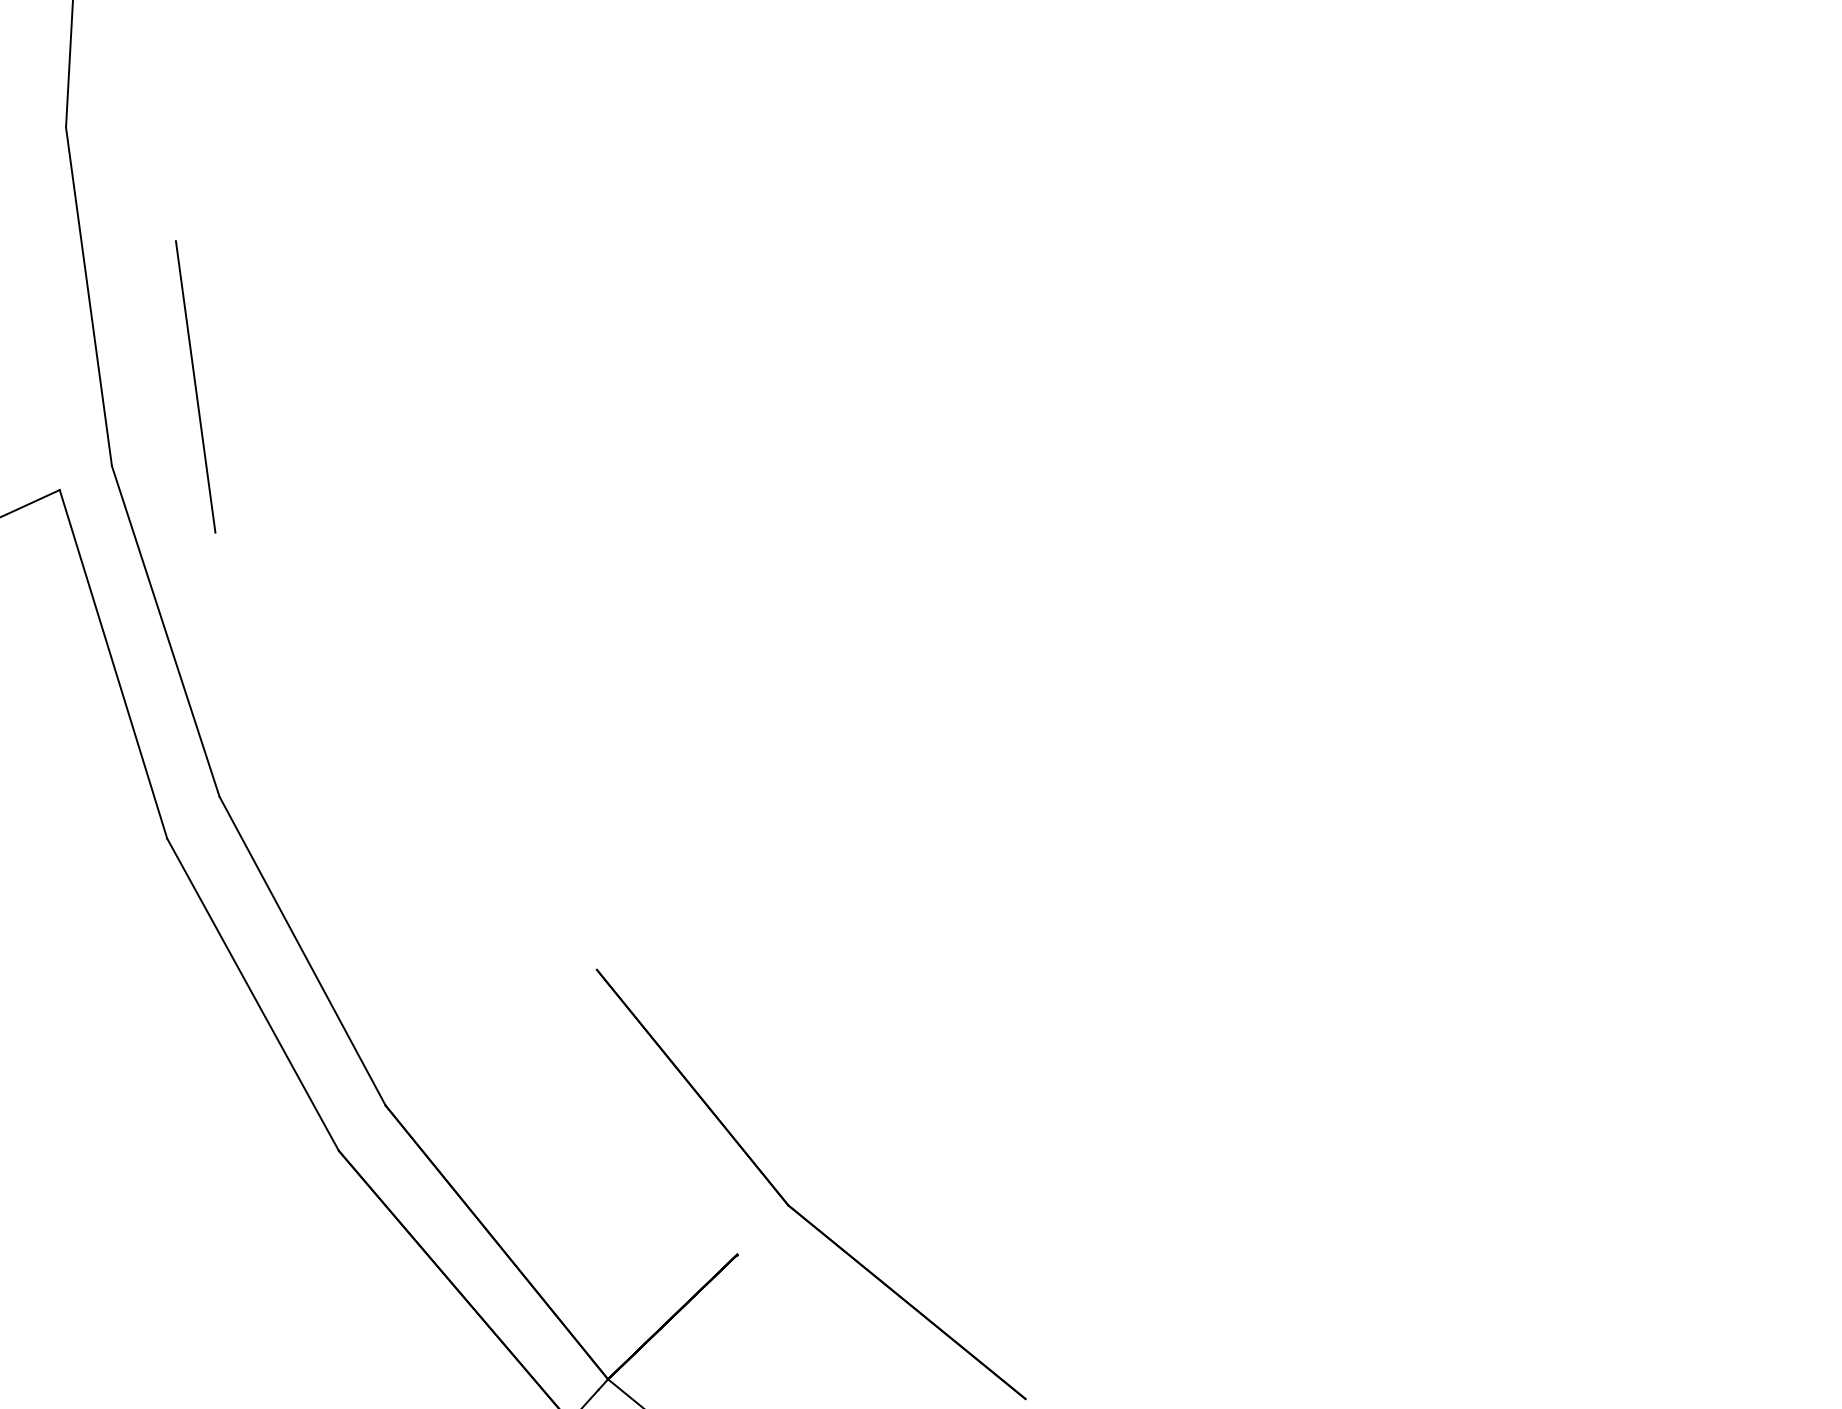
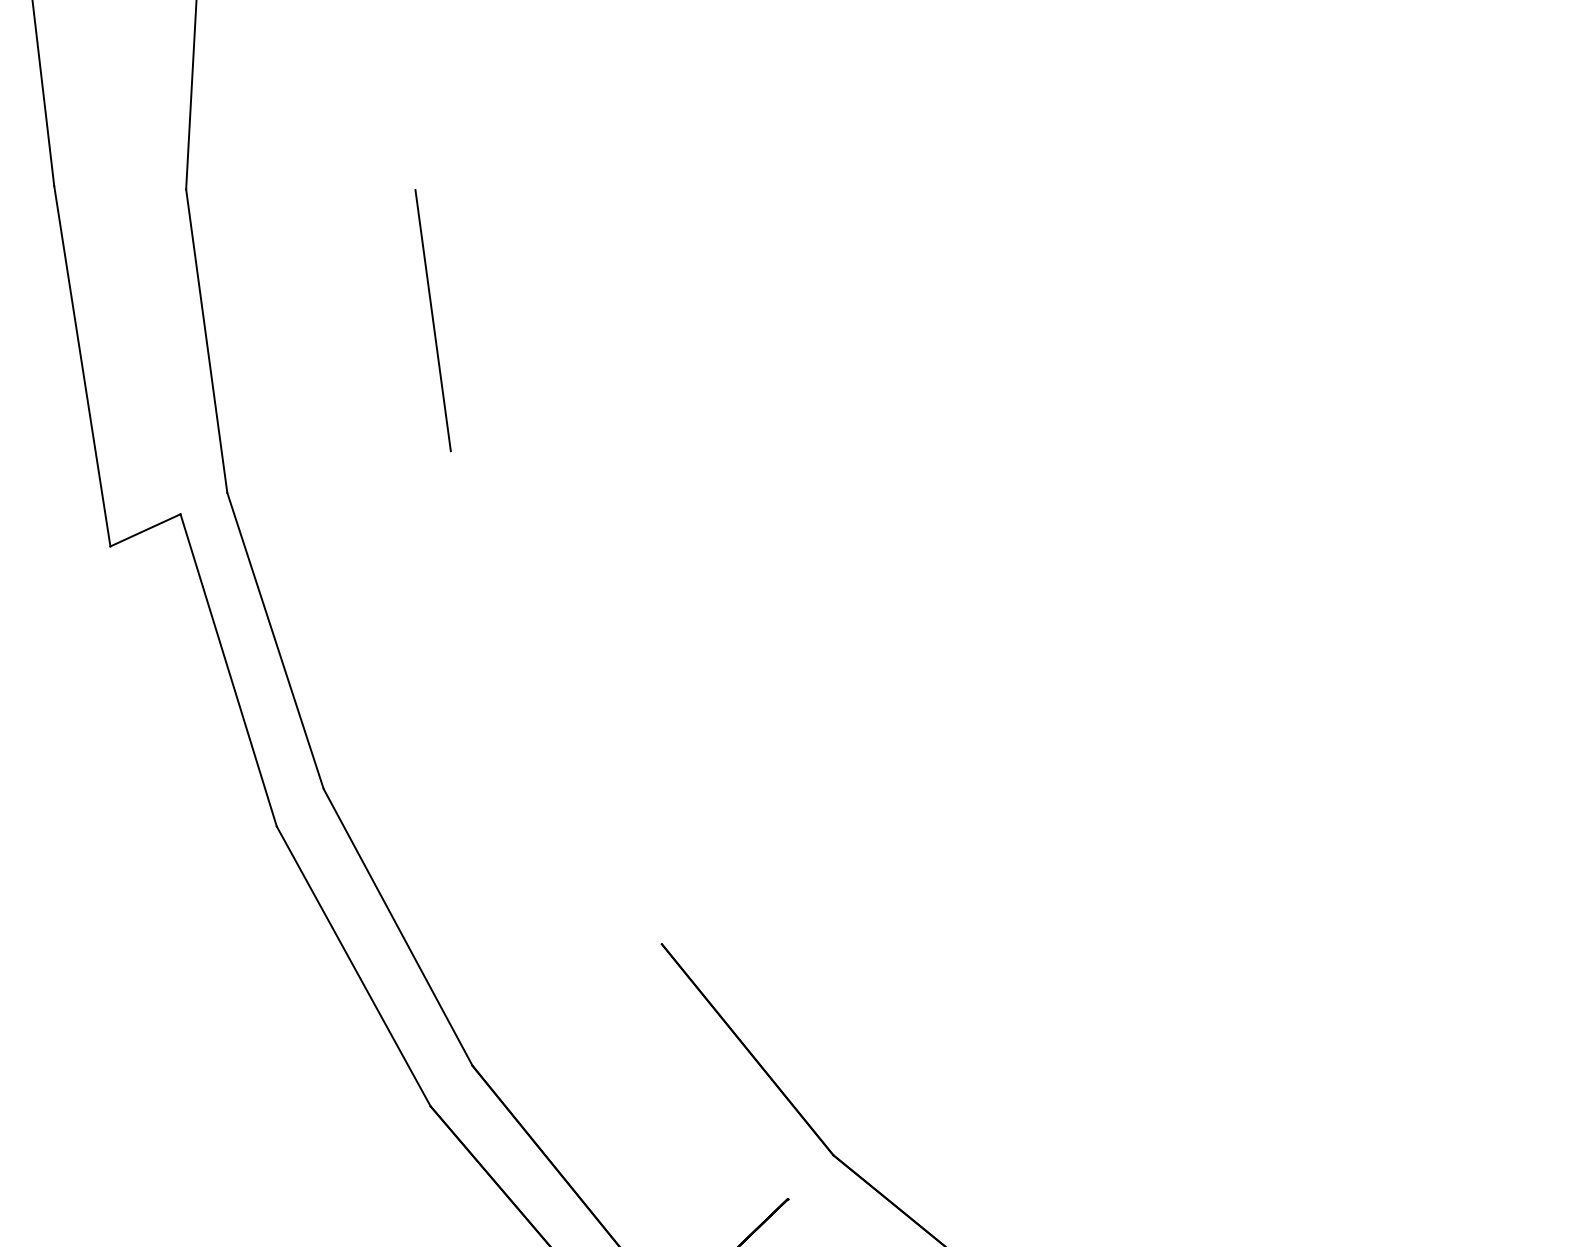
line: (195, 386) -> (432, 320), moved

